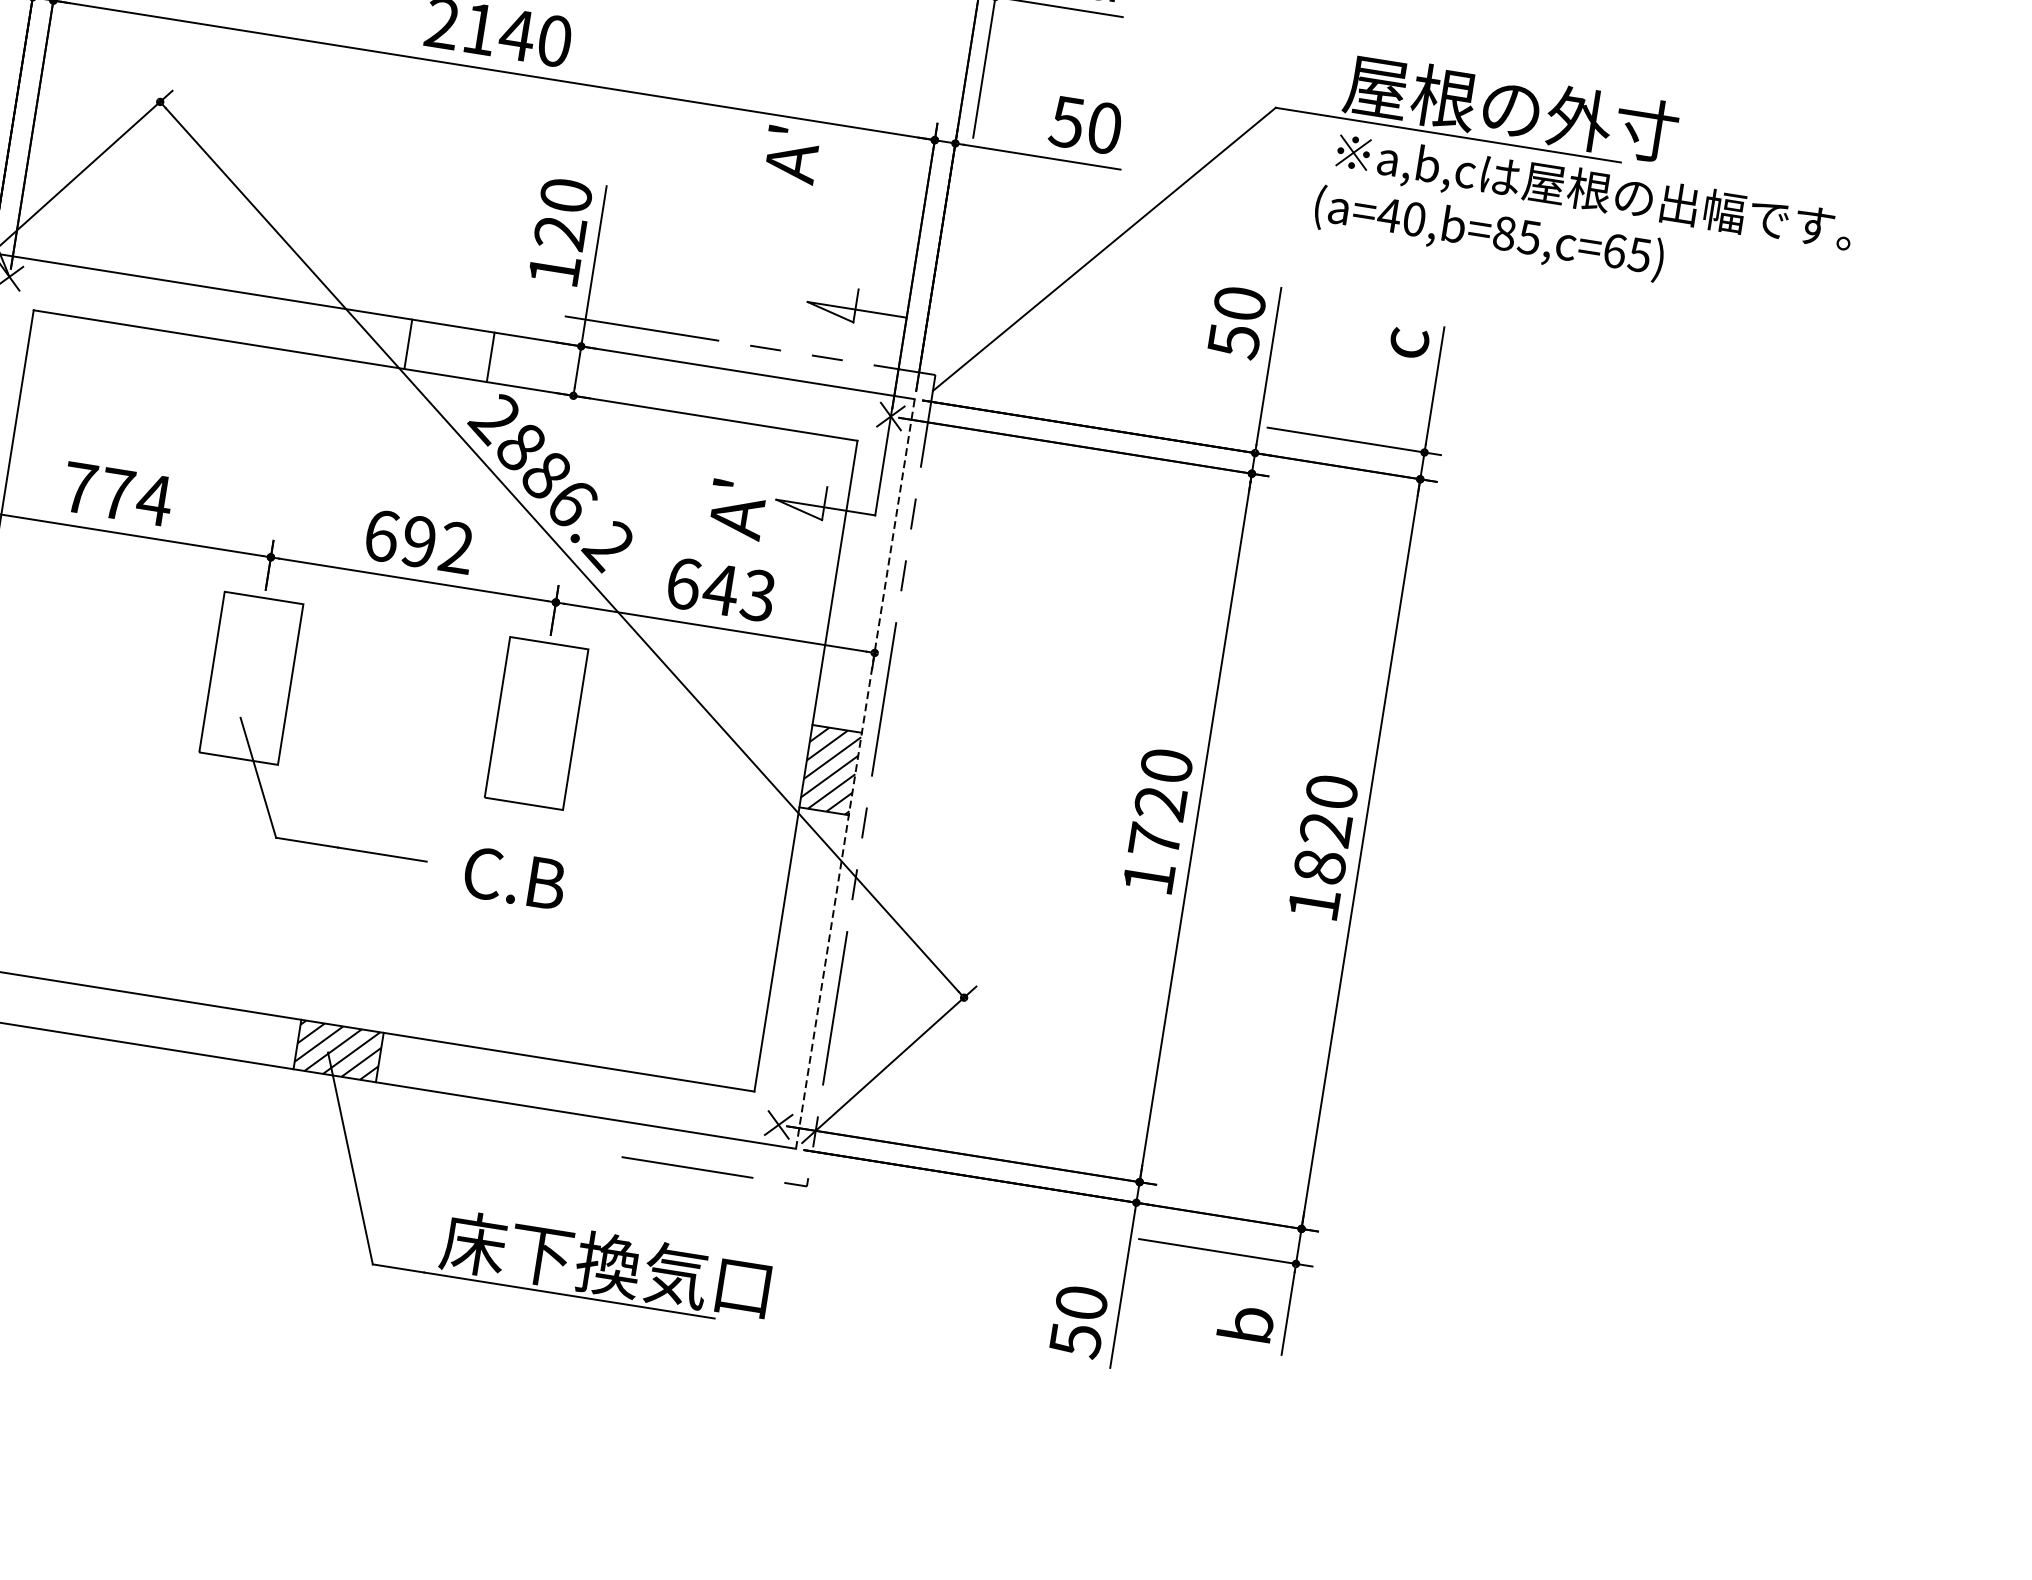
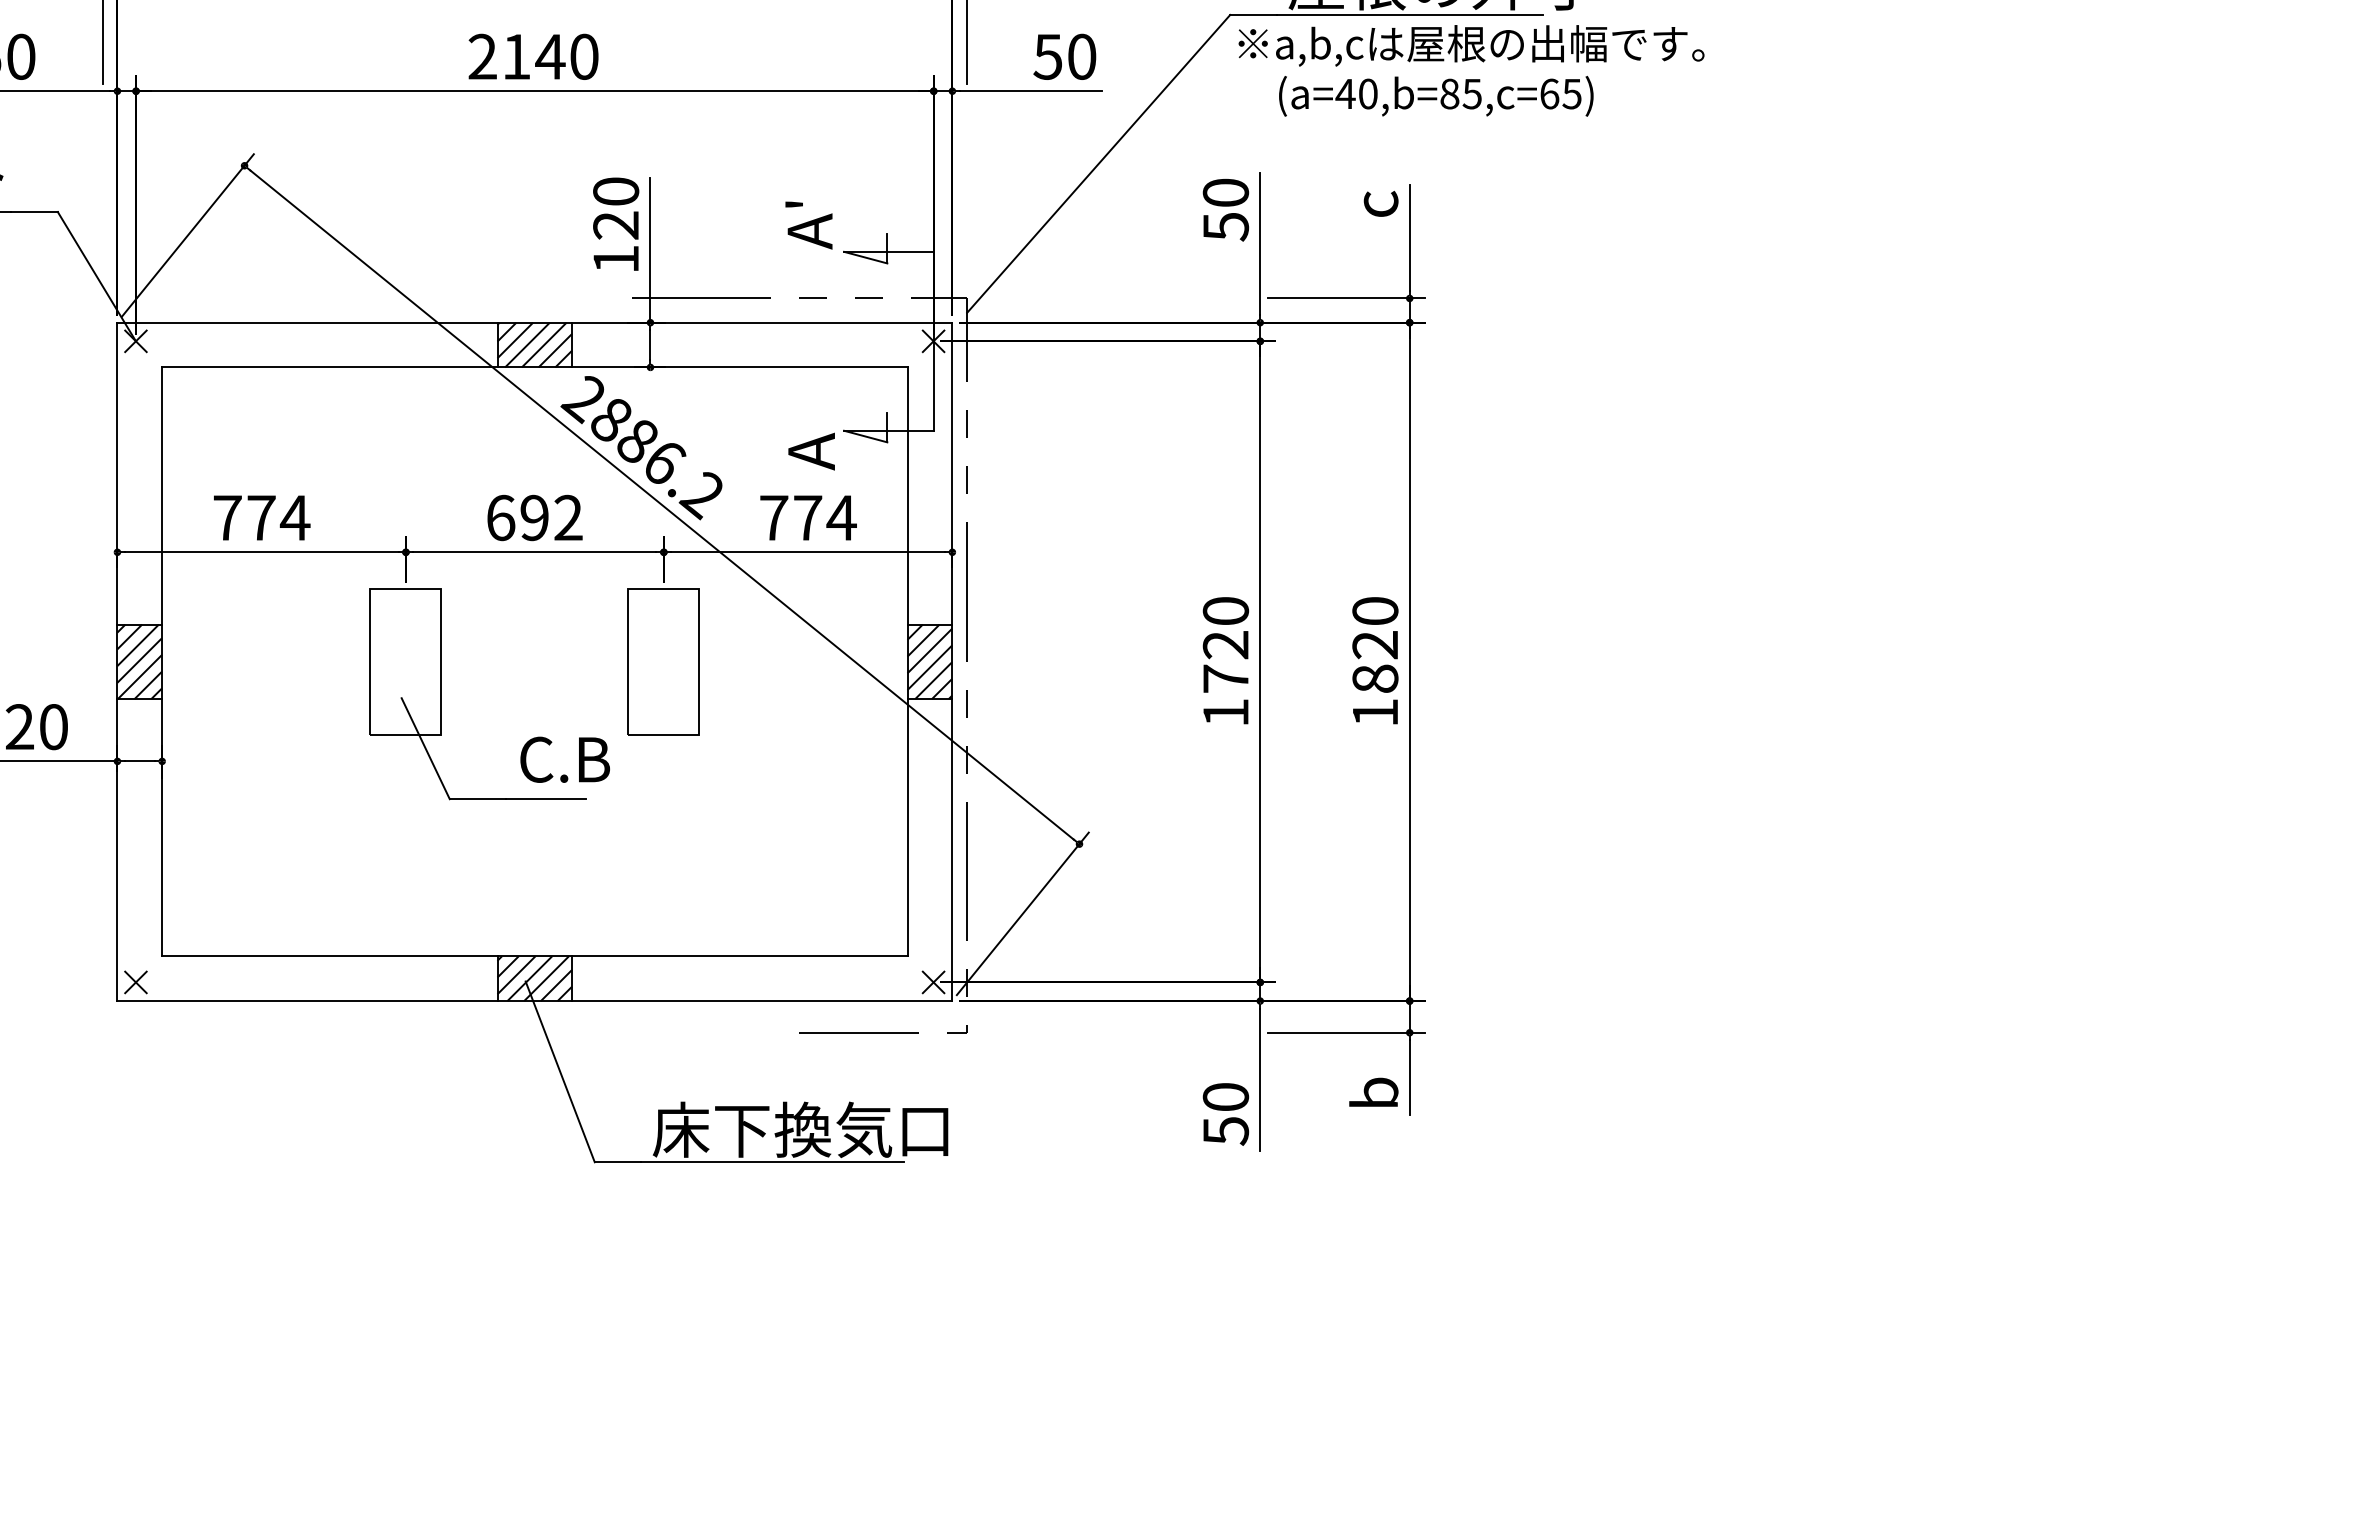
text: (790, 155) -> (808, 225), moved
text: (1594, 192) -> (1471, 45), moved
hatch: (449, 350) -> (534, 344), added
text: (723, 483) -> (795, 423), A' -> A
text: (721, 589) -> (808, 517), 643 -> 774
line: (855, 773) -> (952, 661), dashed -> solid
text: (514, 878) -> (564, 759), moved

